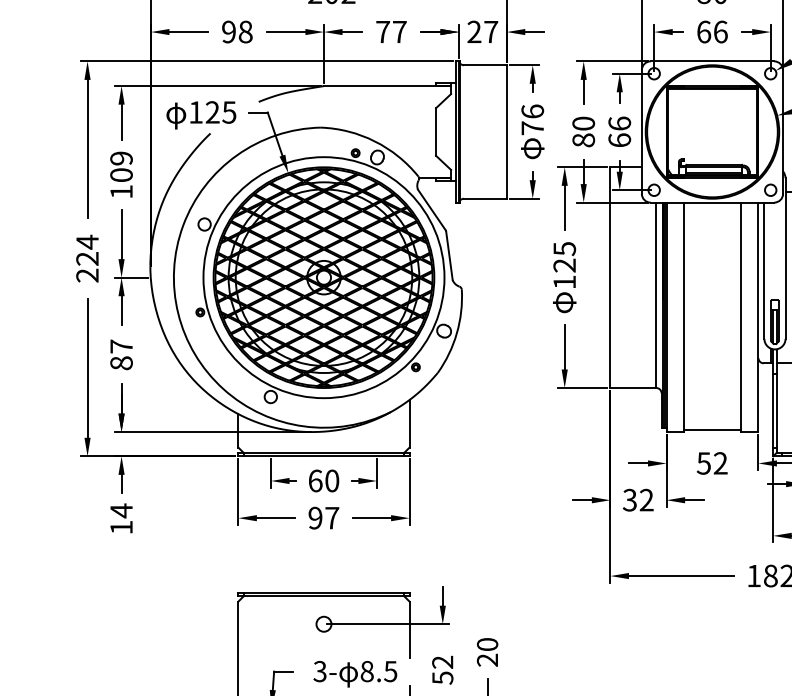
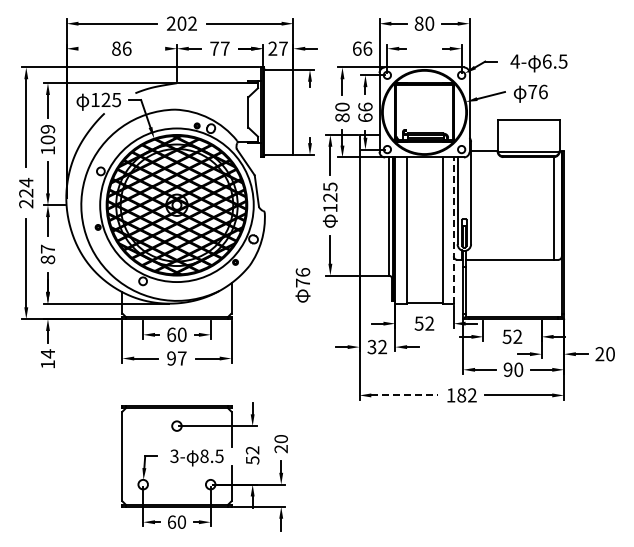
line: (188, 31) -> (90, 48), removed
text: (236, 31) -> (121, 48), 98 -> 86
line: (285, 31) -> (152, 48), removed
text: (712, 31) -> (362, 48), moved
text: (531, 132) -> (302, 285), moved
line: (757, 317) -> (453, 230), solid -> dashed
line: (681, 576) -> (404, 395), solid -> dashed

